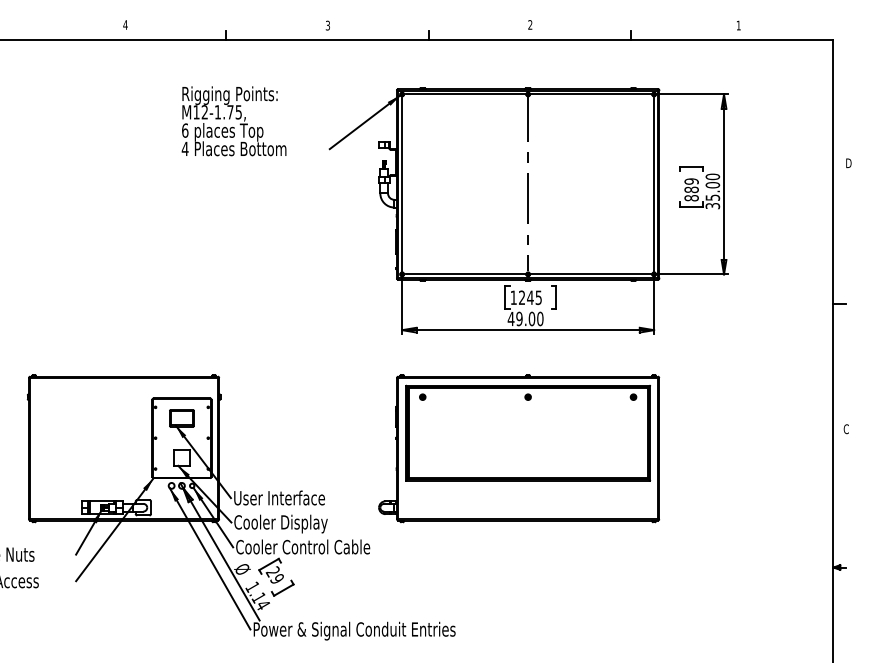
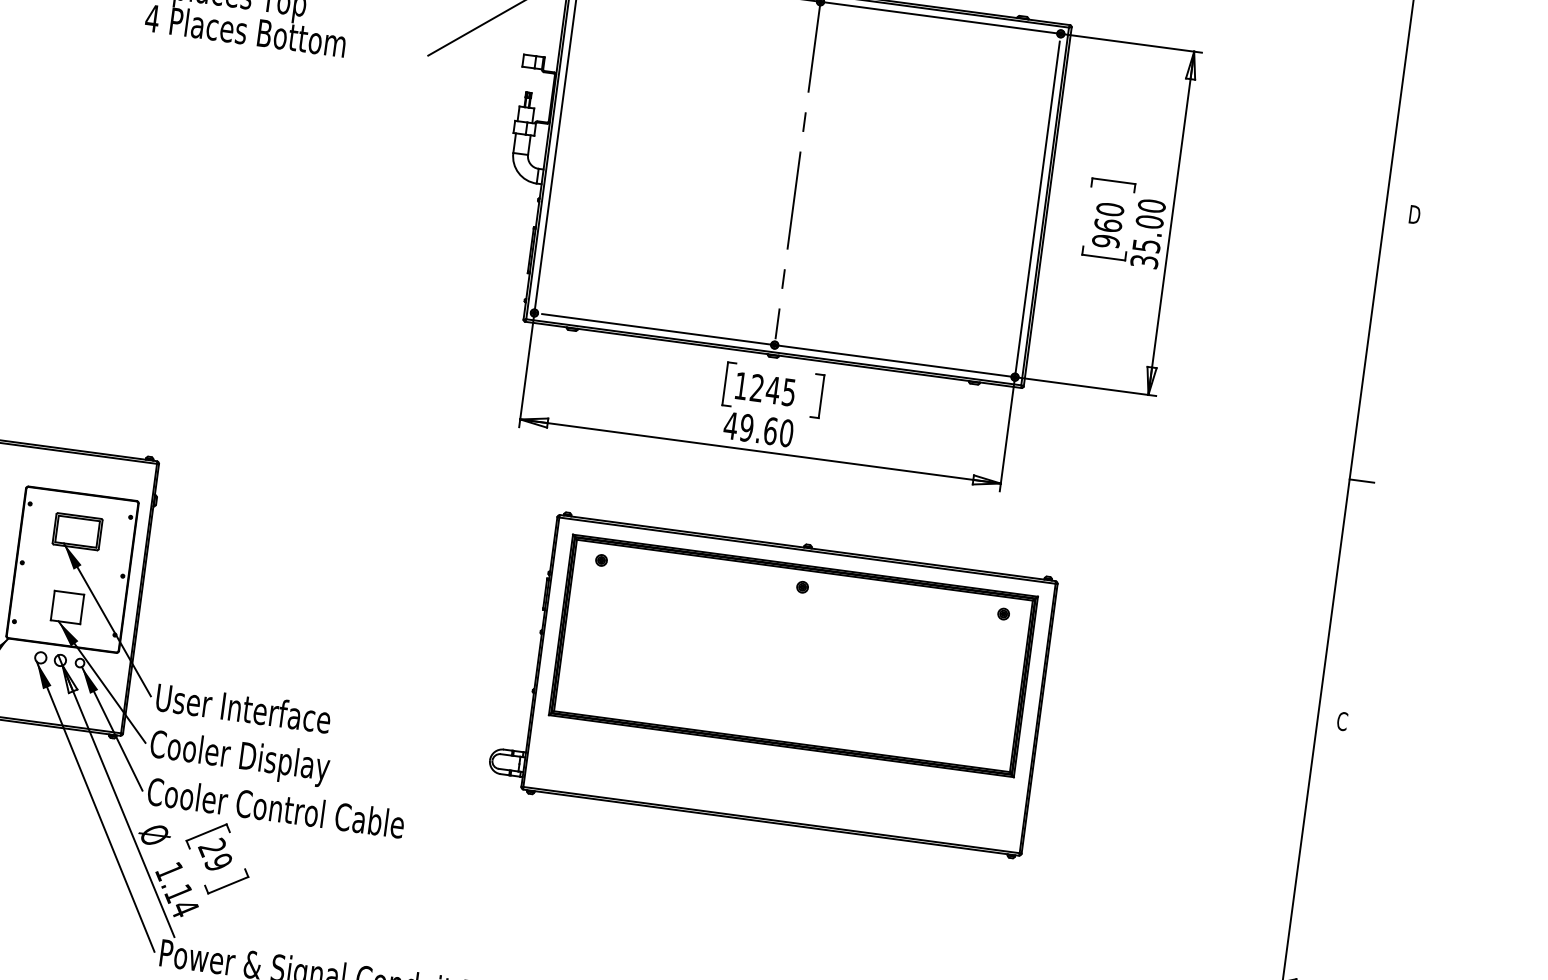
text: (691, 189) -> (1107, 224), 889 -> 960
text: (532, 318) -> (771, 430), 49.00 -> 49.60
part: (519, 448) -> (773, 682), moved

